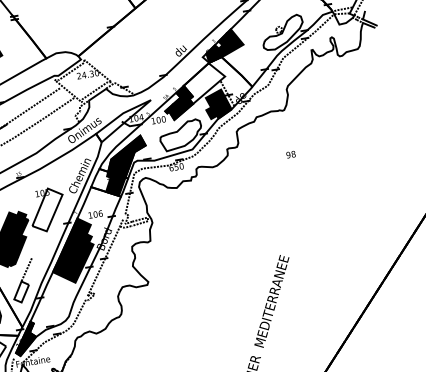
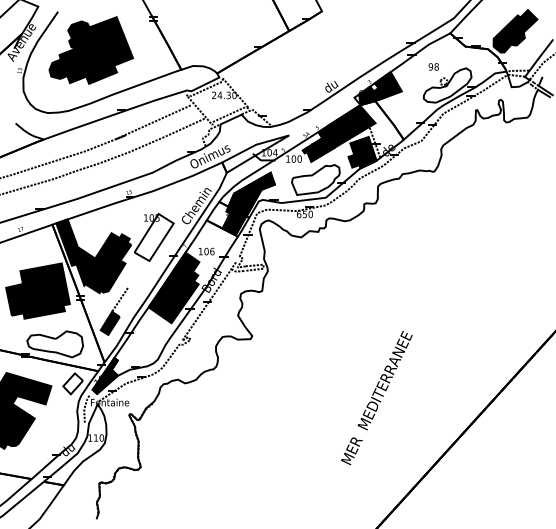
fill: (204, 82) -> (351, 126), added
text: (290, 154) -> (433, 66), moved
fill: (20, 291) -> (109, 322), added

